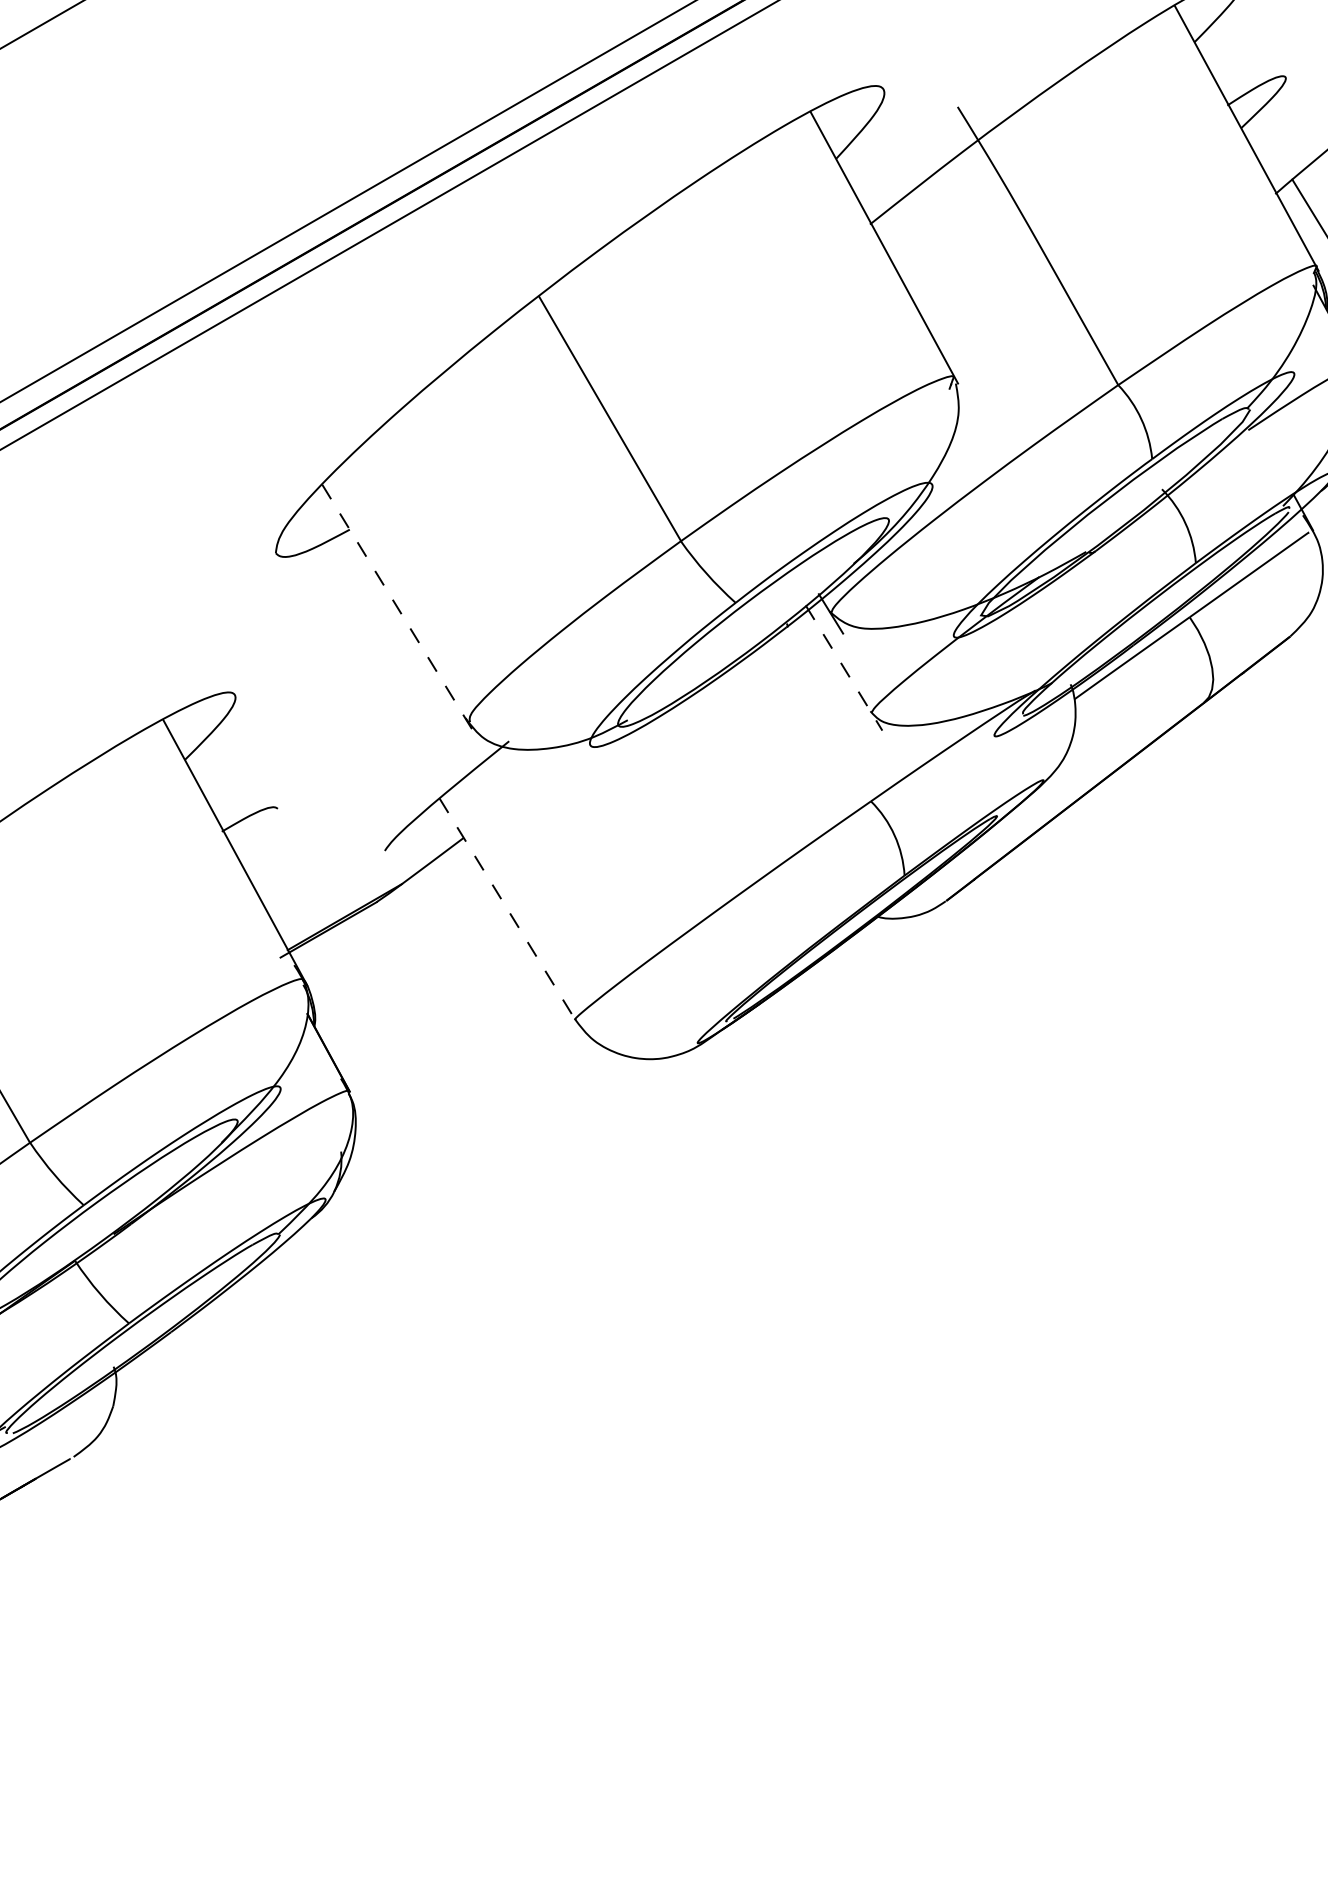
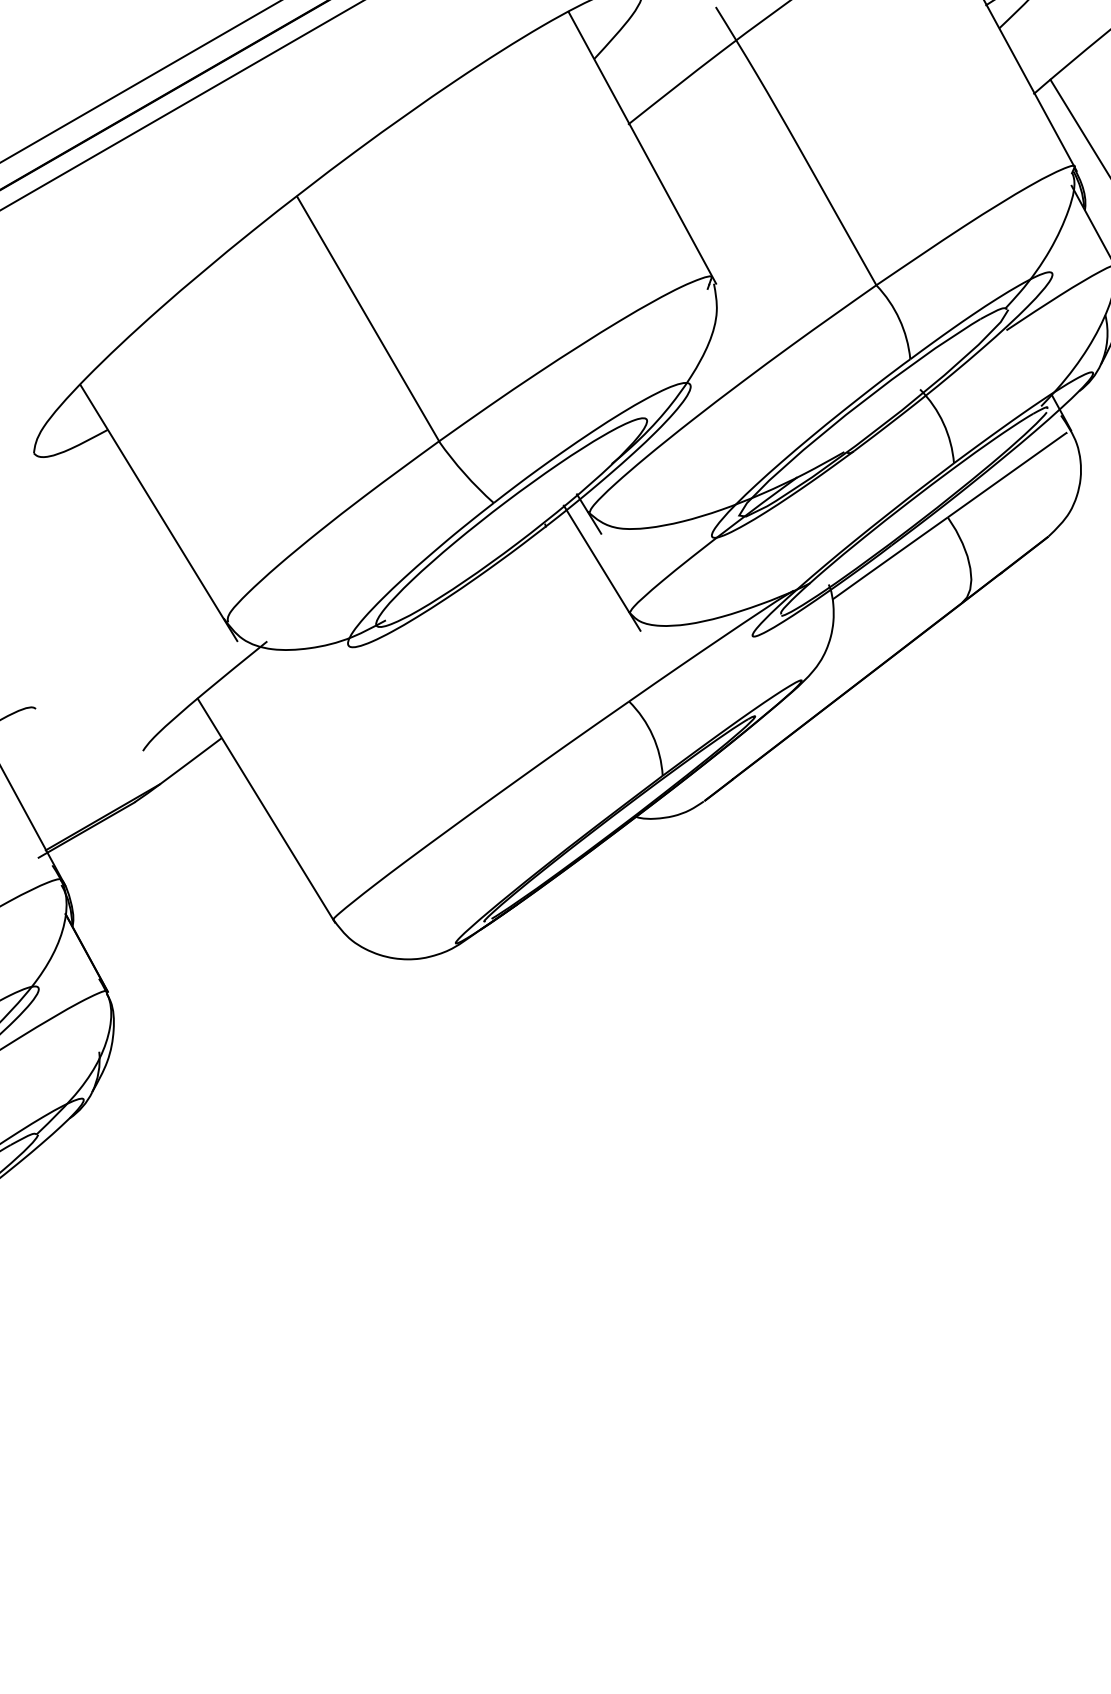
line: (401, 613) -> (159, 513), dashed -> solid
line: (844, 668) -> (602, 568), dashed -> solid
line: (508, 910) -> (266, 810), dashed -> solid

